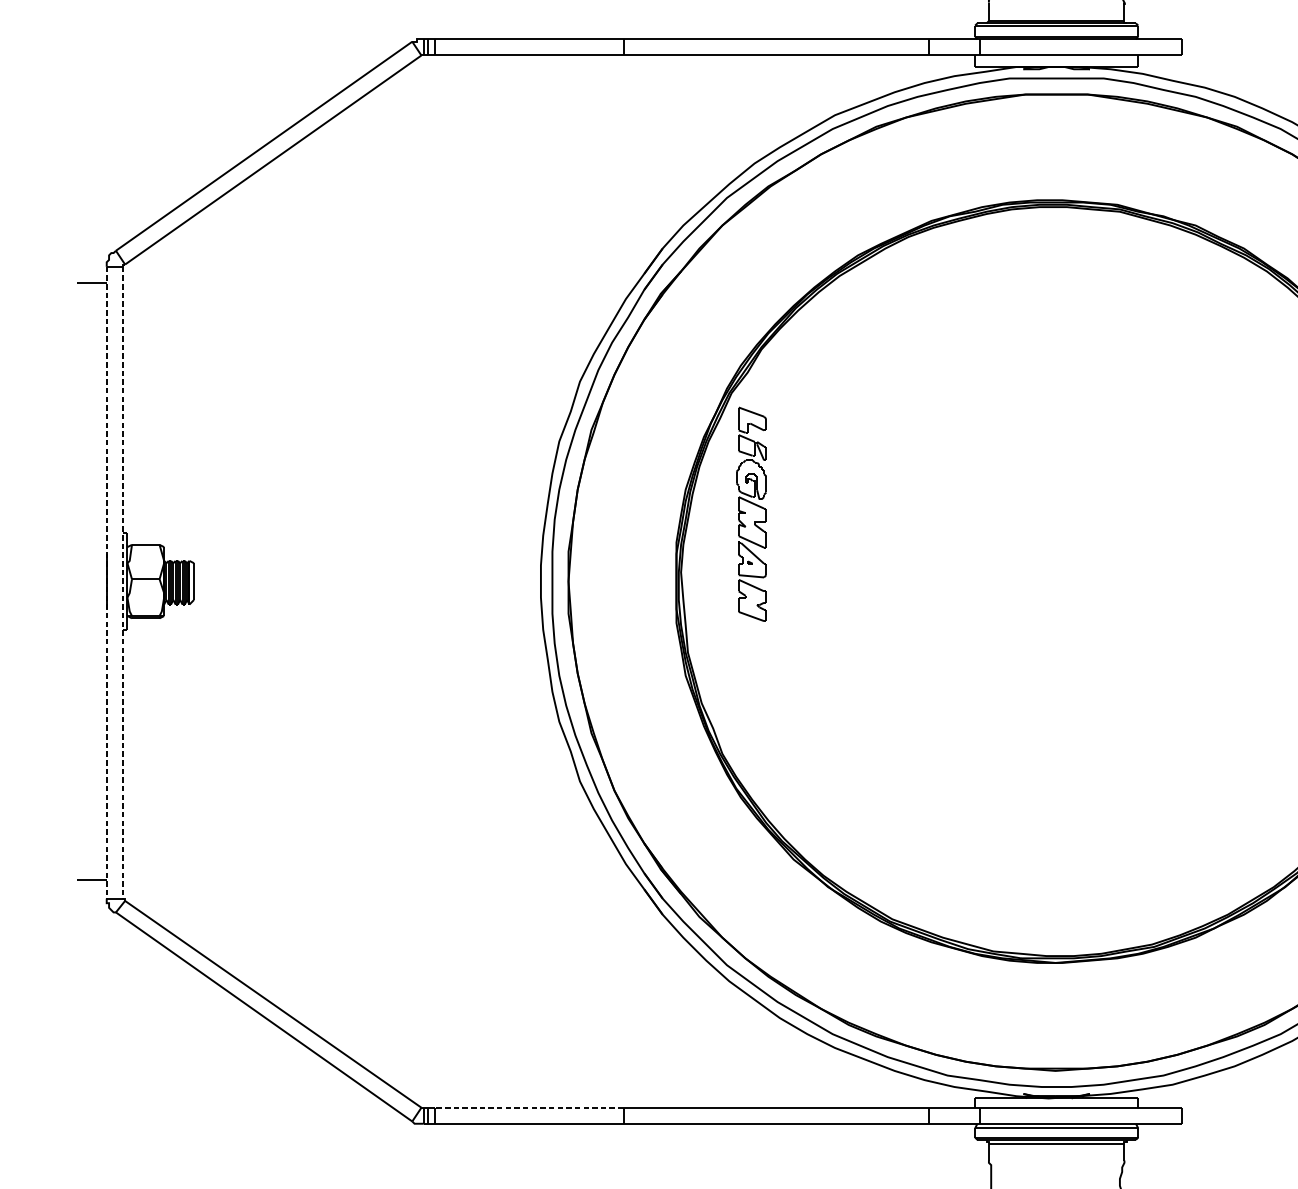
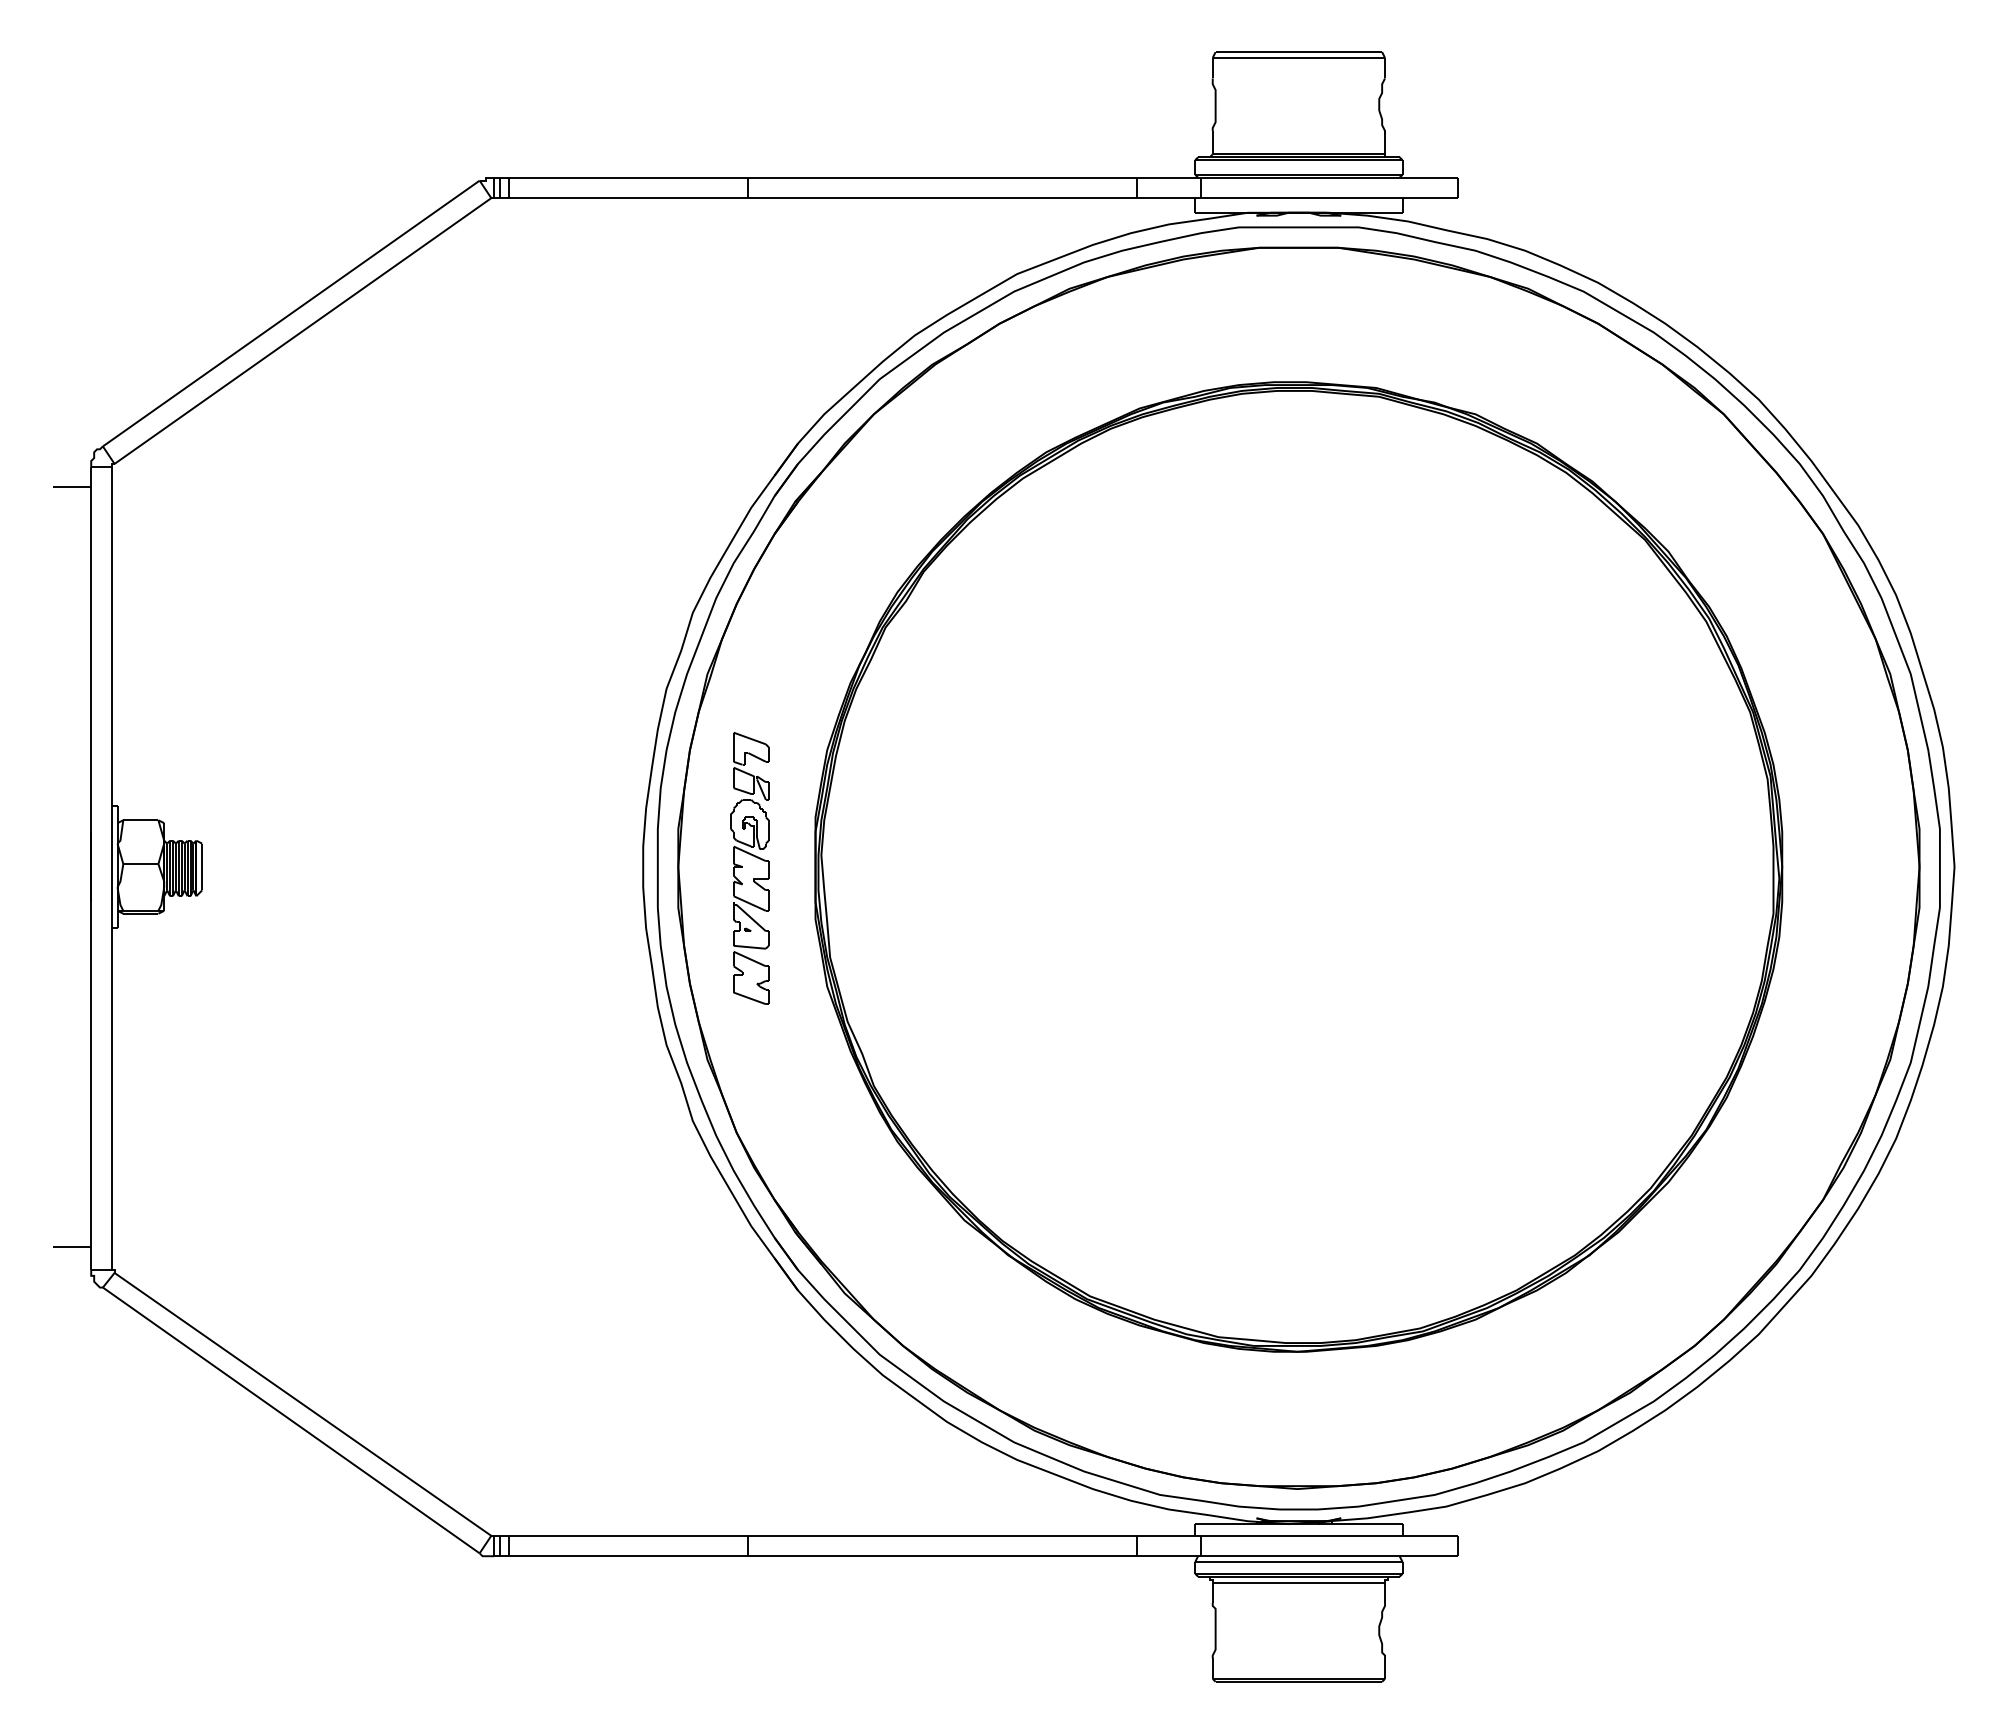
part: (751, 514) -> (749, 868), moved
line: (106, 582) -> (91, 868), dashed -> solid
line: (122, 582) -> (111, 868), dashed -> solid
line: (529, 1107) -> (628, 1535), dashed -> solid

